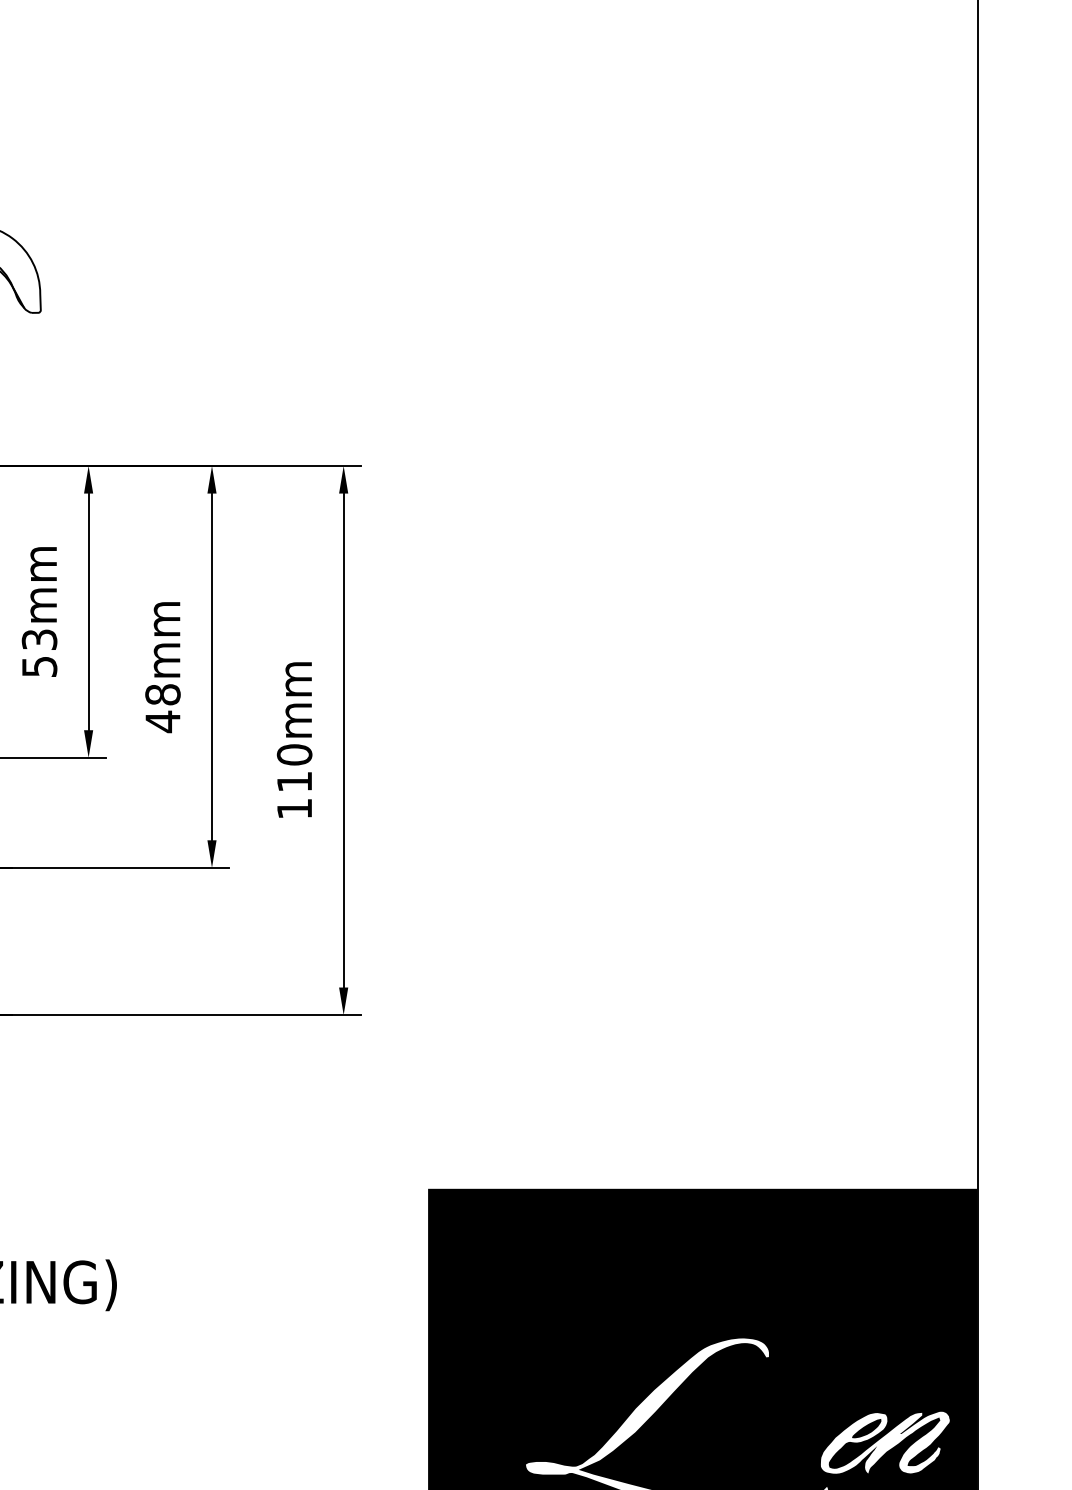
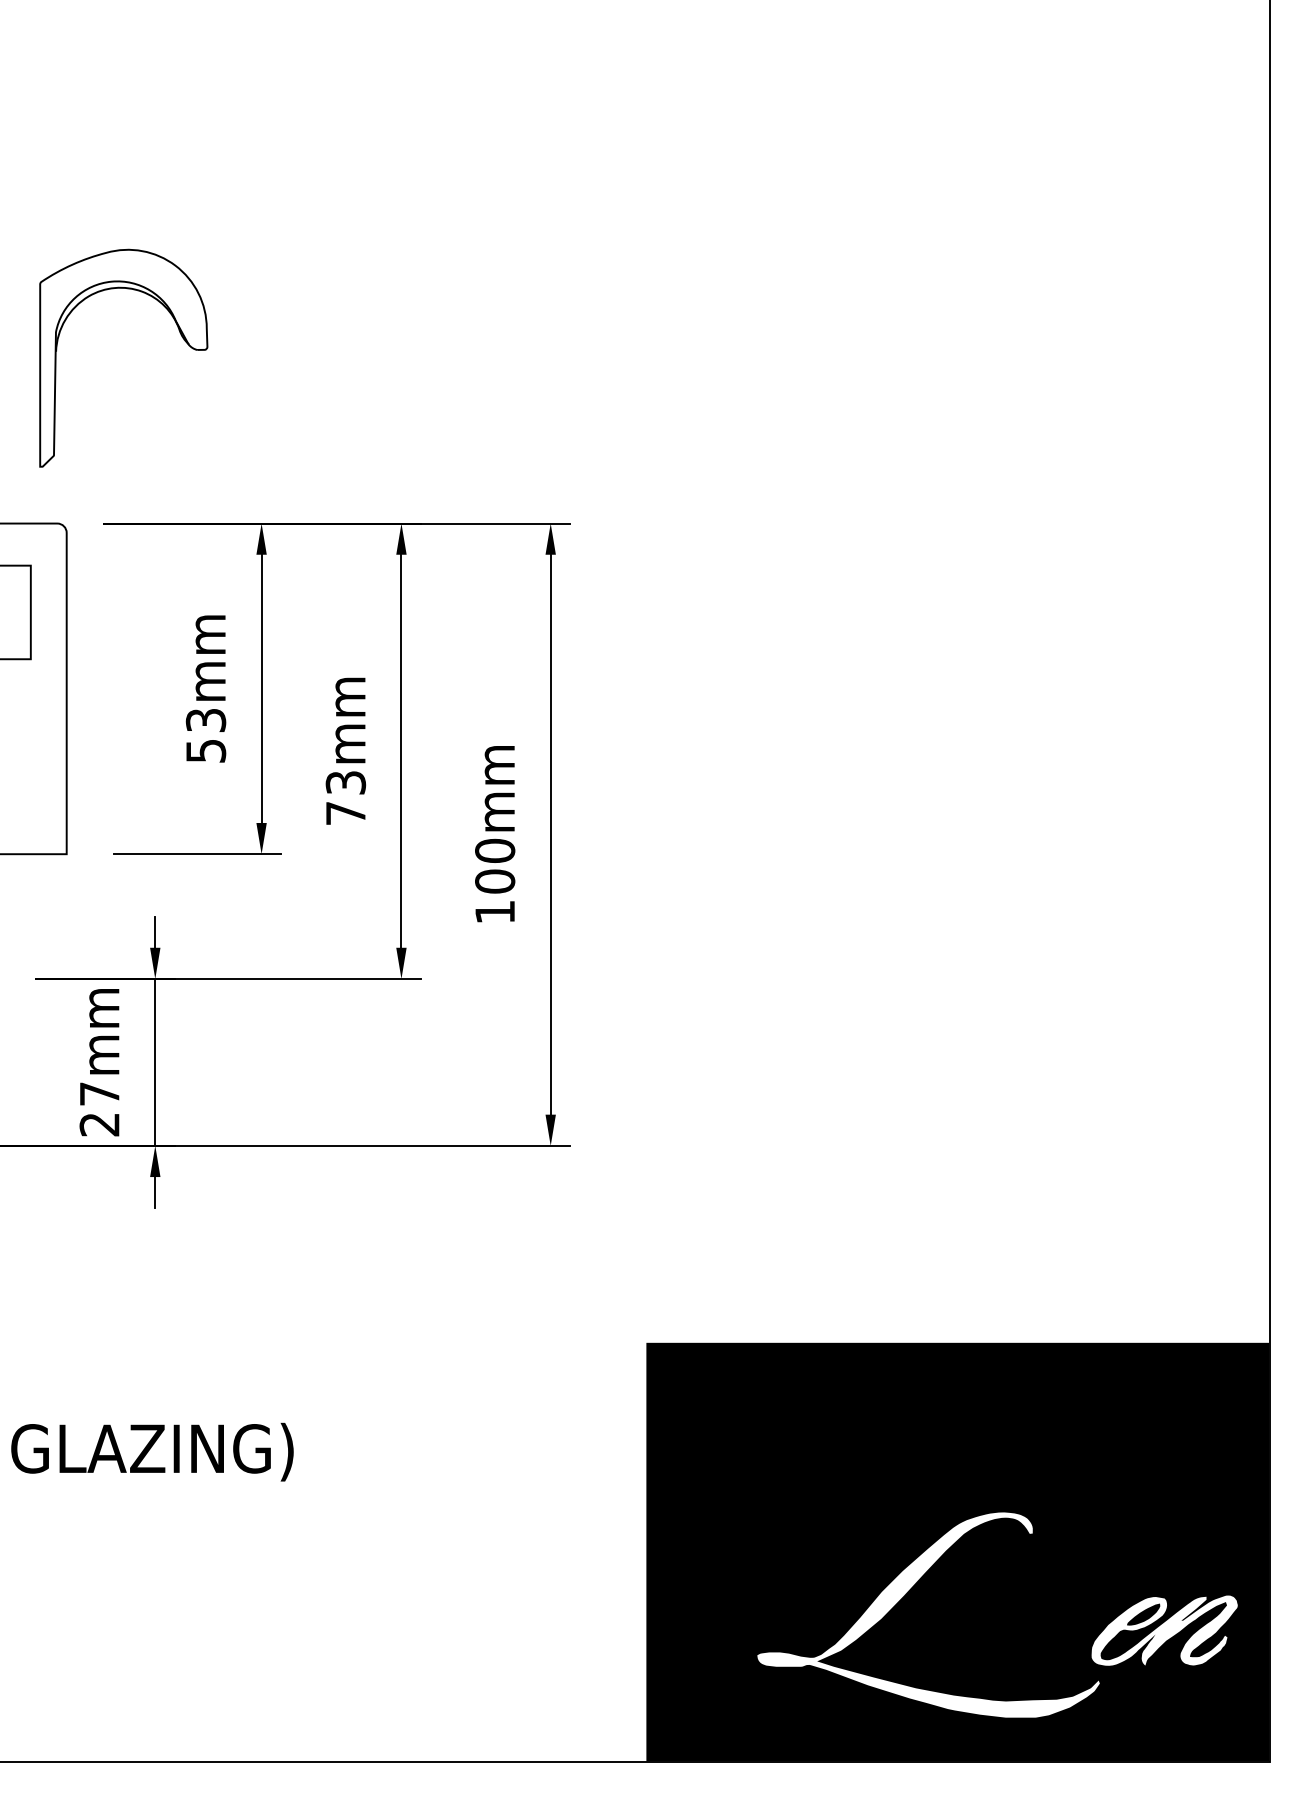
text: (162, 708) -> (345, 798), 48mm -> 73mm
text: (294, 781) -> (495, 881), 110mm -> 100mm

